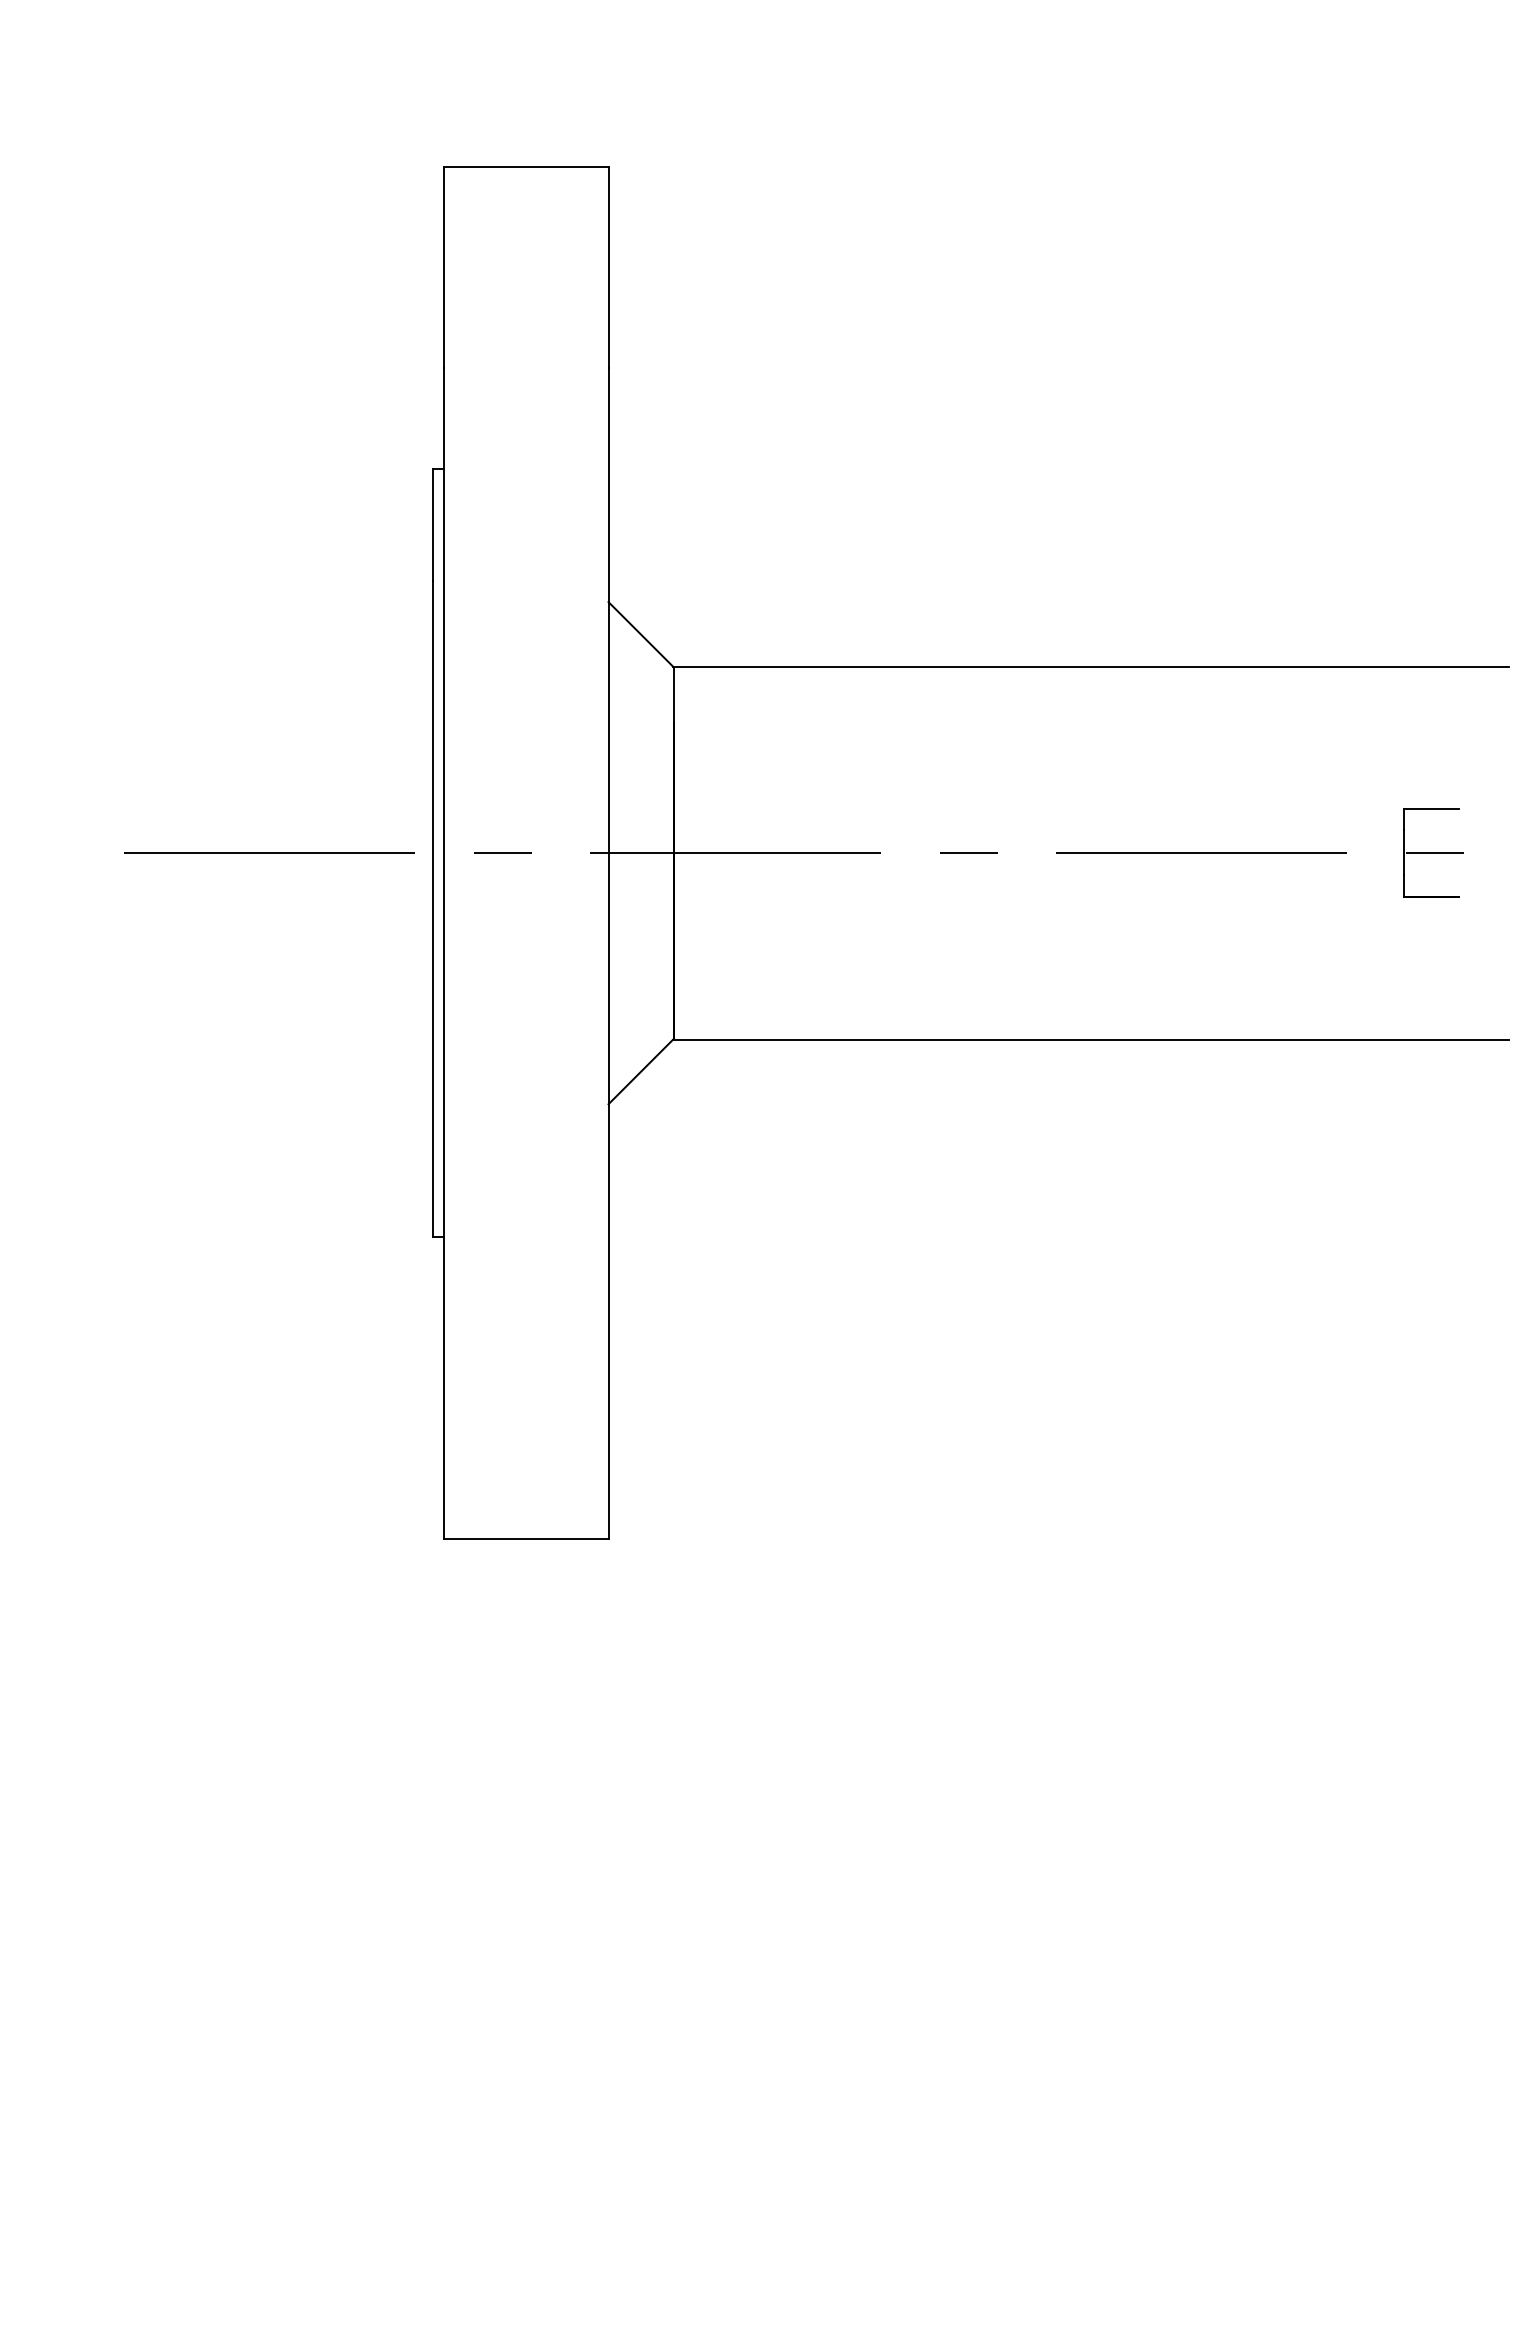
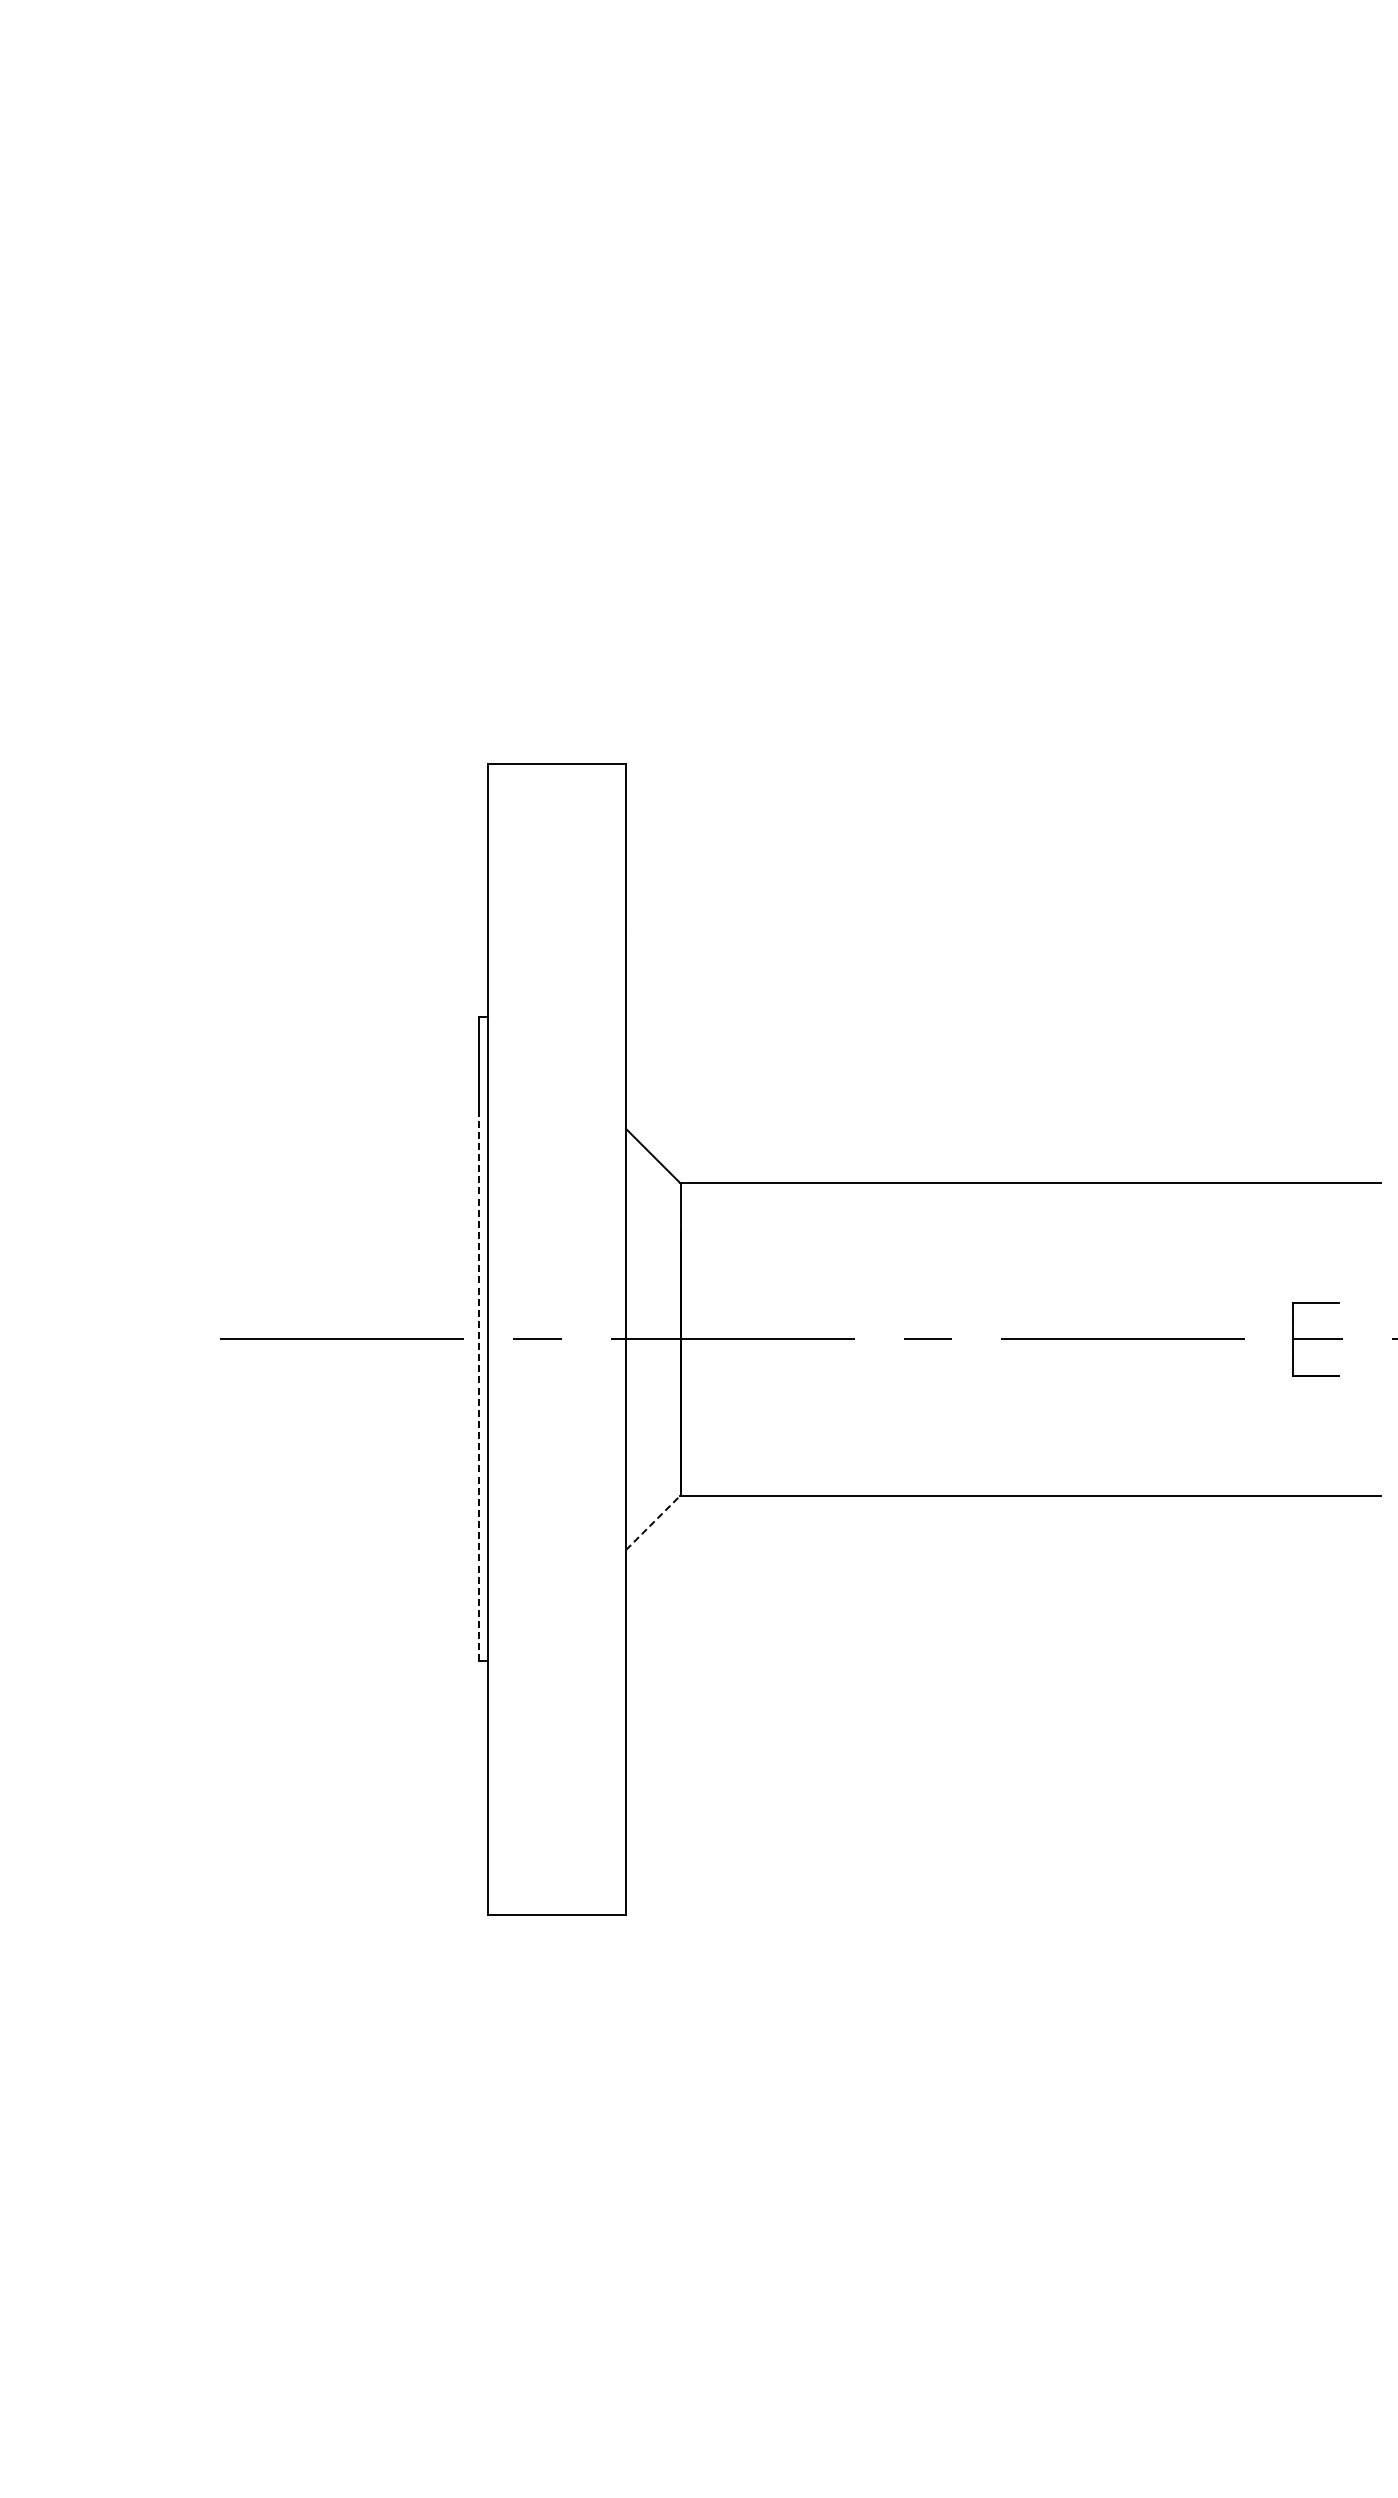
line: (432, 909) -> (478, 1386), solid -> dashed
line: (641, 1071) -> (653, 1522), solid -> dashed

